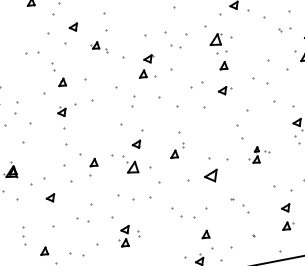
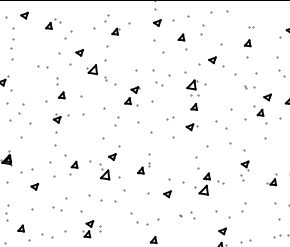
part: (98, 47) -> (96, 72), size x1.67
part: (197, 85) -> (170, 118), size x0.62
part: (259, 154) -> (209, 183), size x1.67
part: (211, 176) -> (167, 194), size x0.62
part: (246, 208) -> (192, 215), moved

